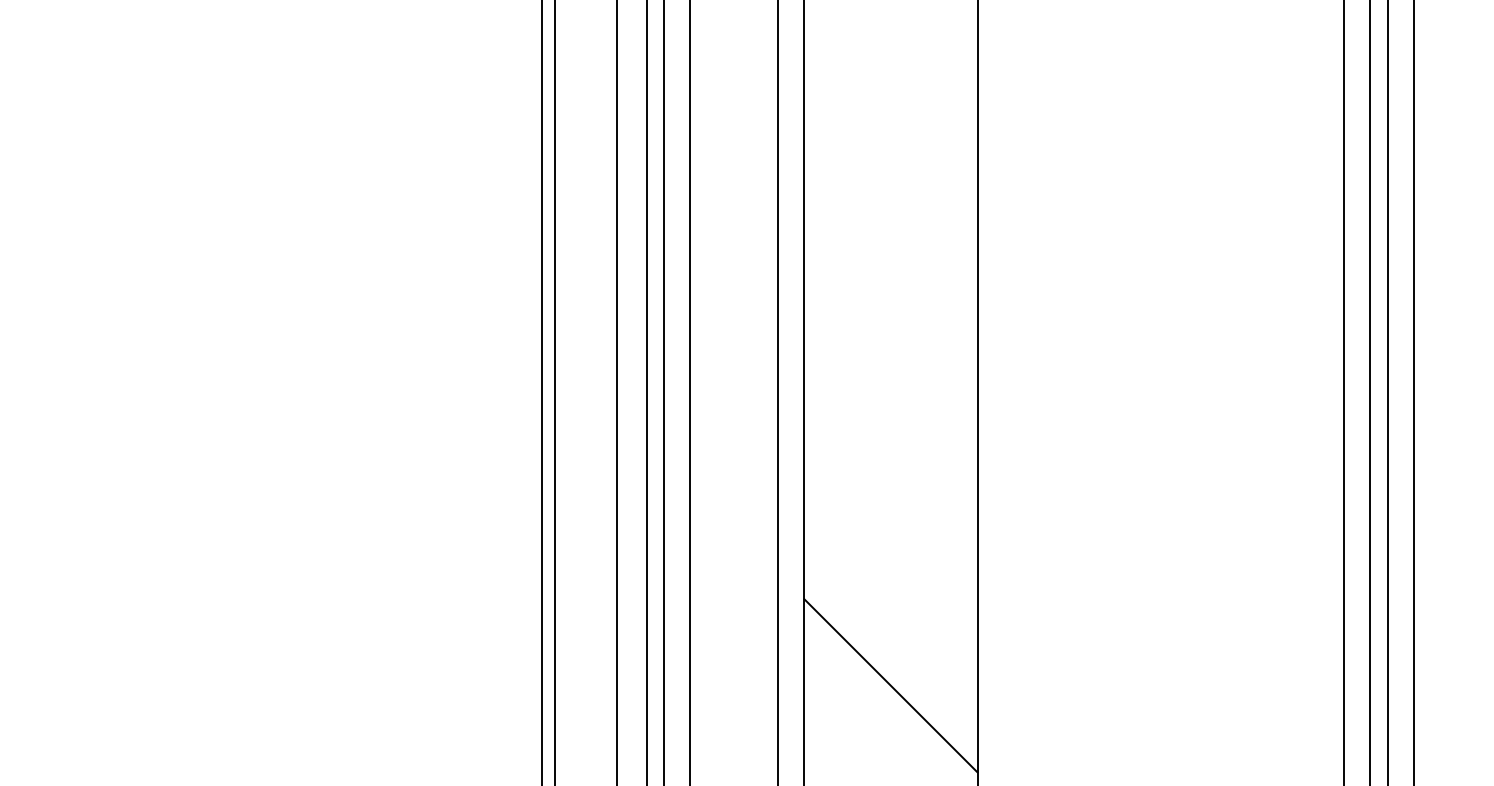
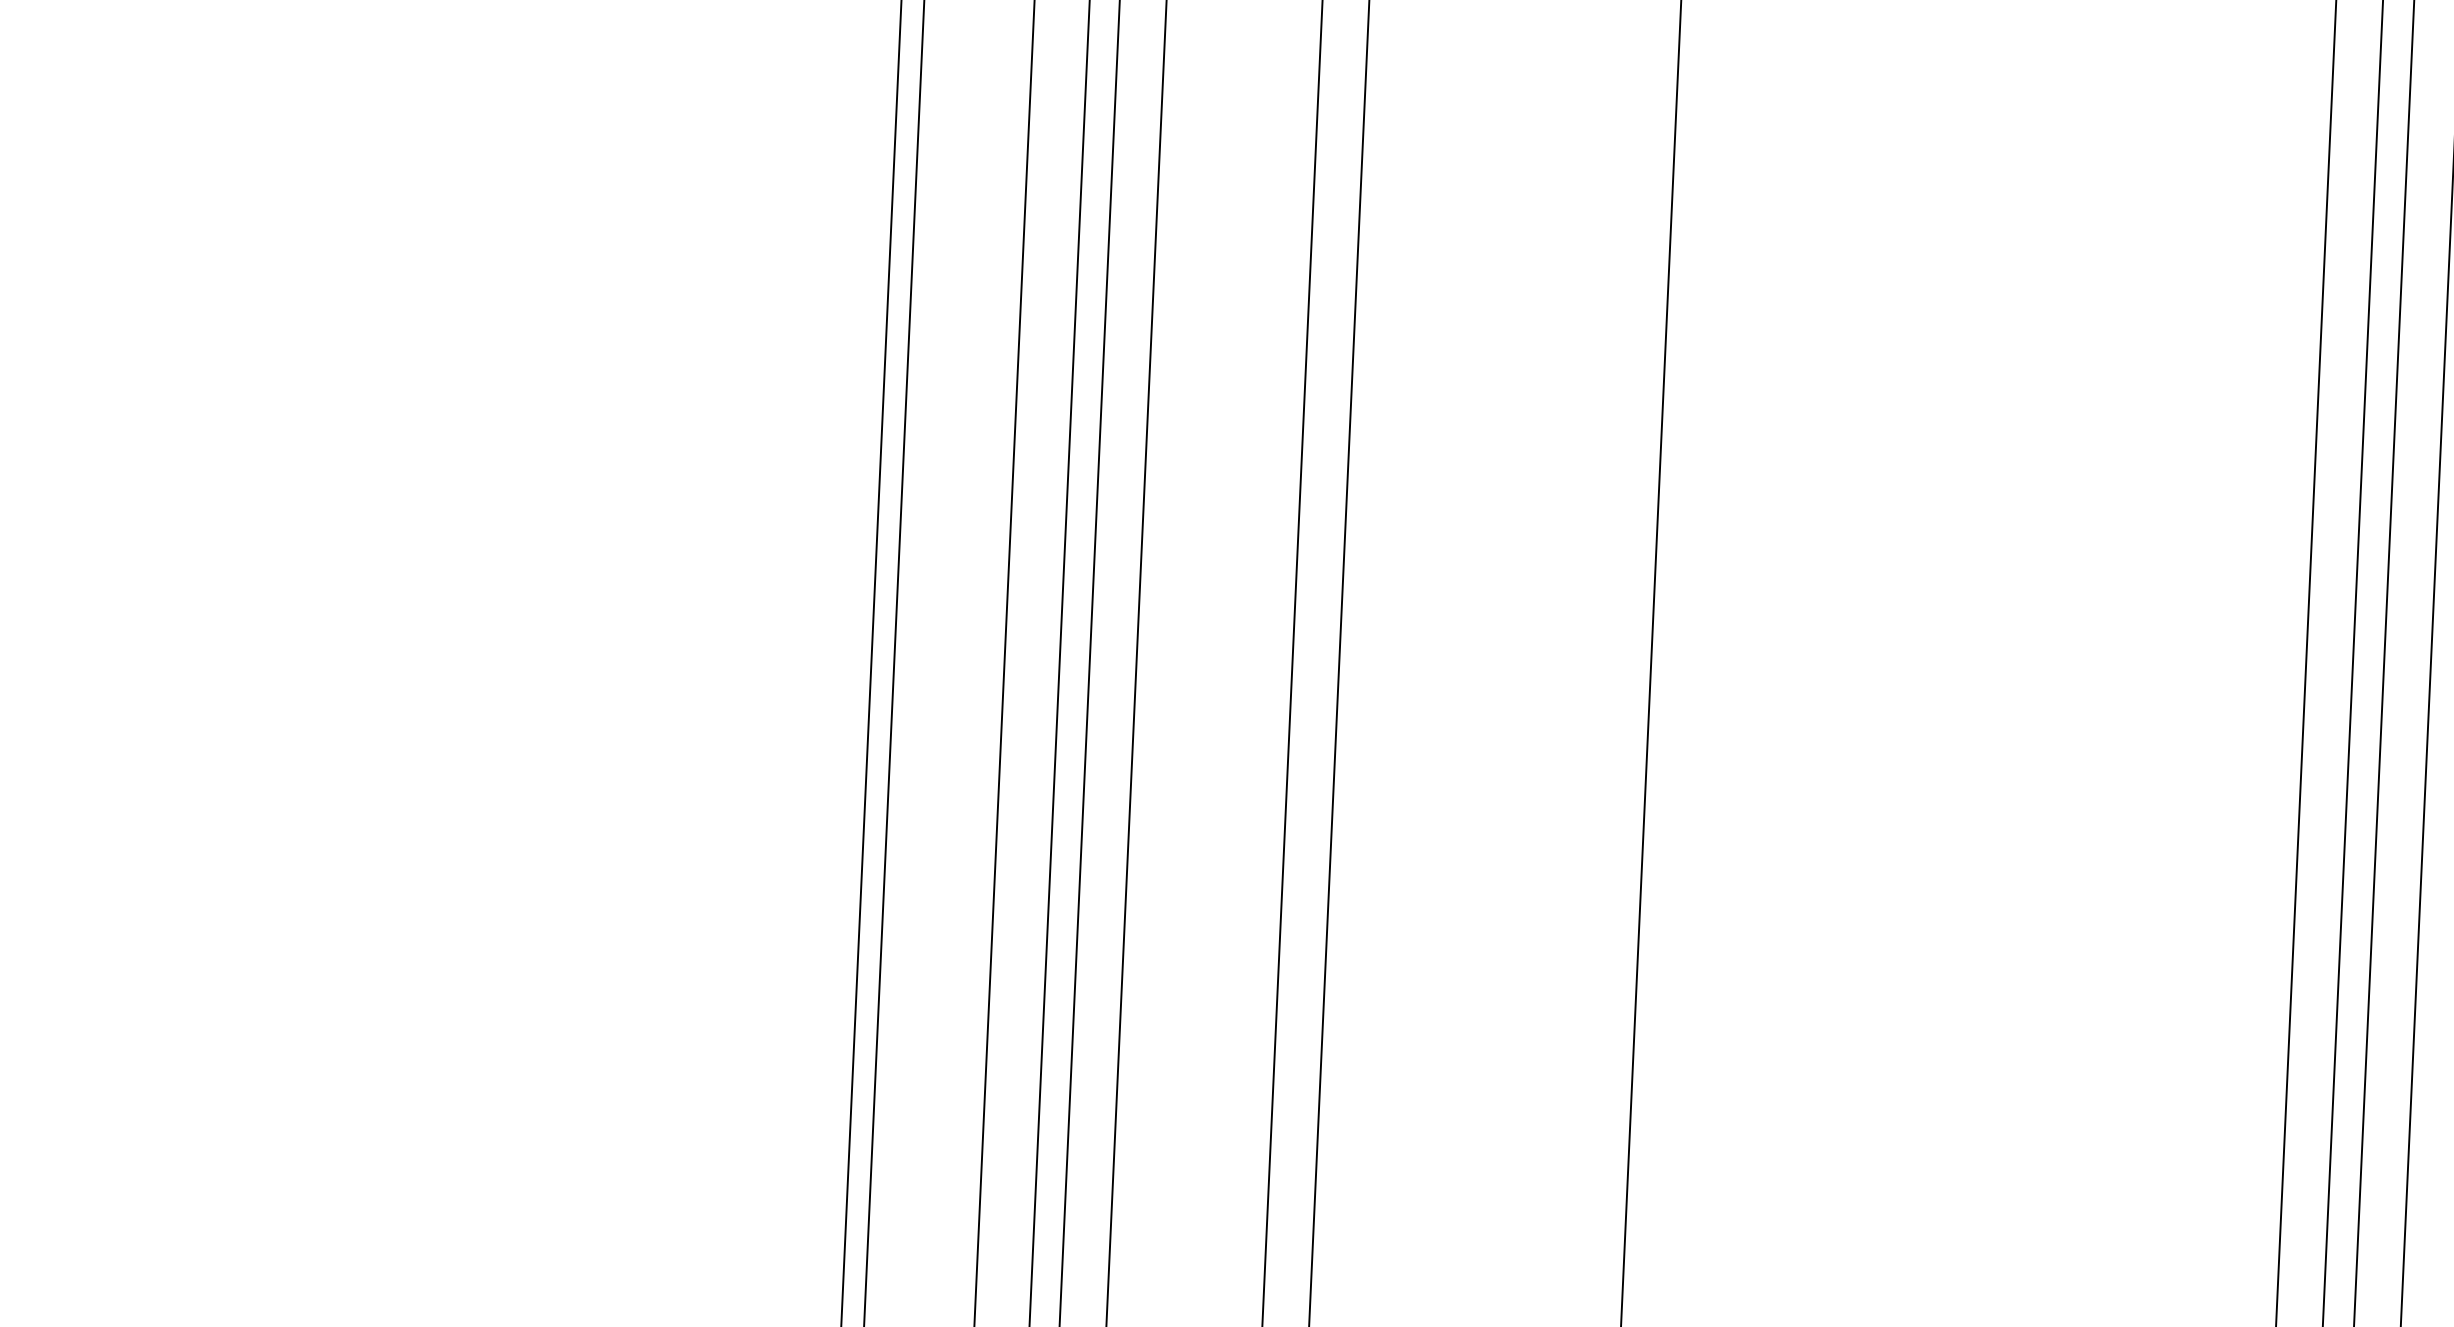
hatch: (890, 685) -> (1476, 1062), removed

